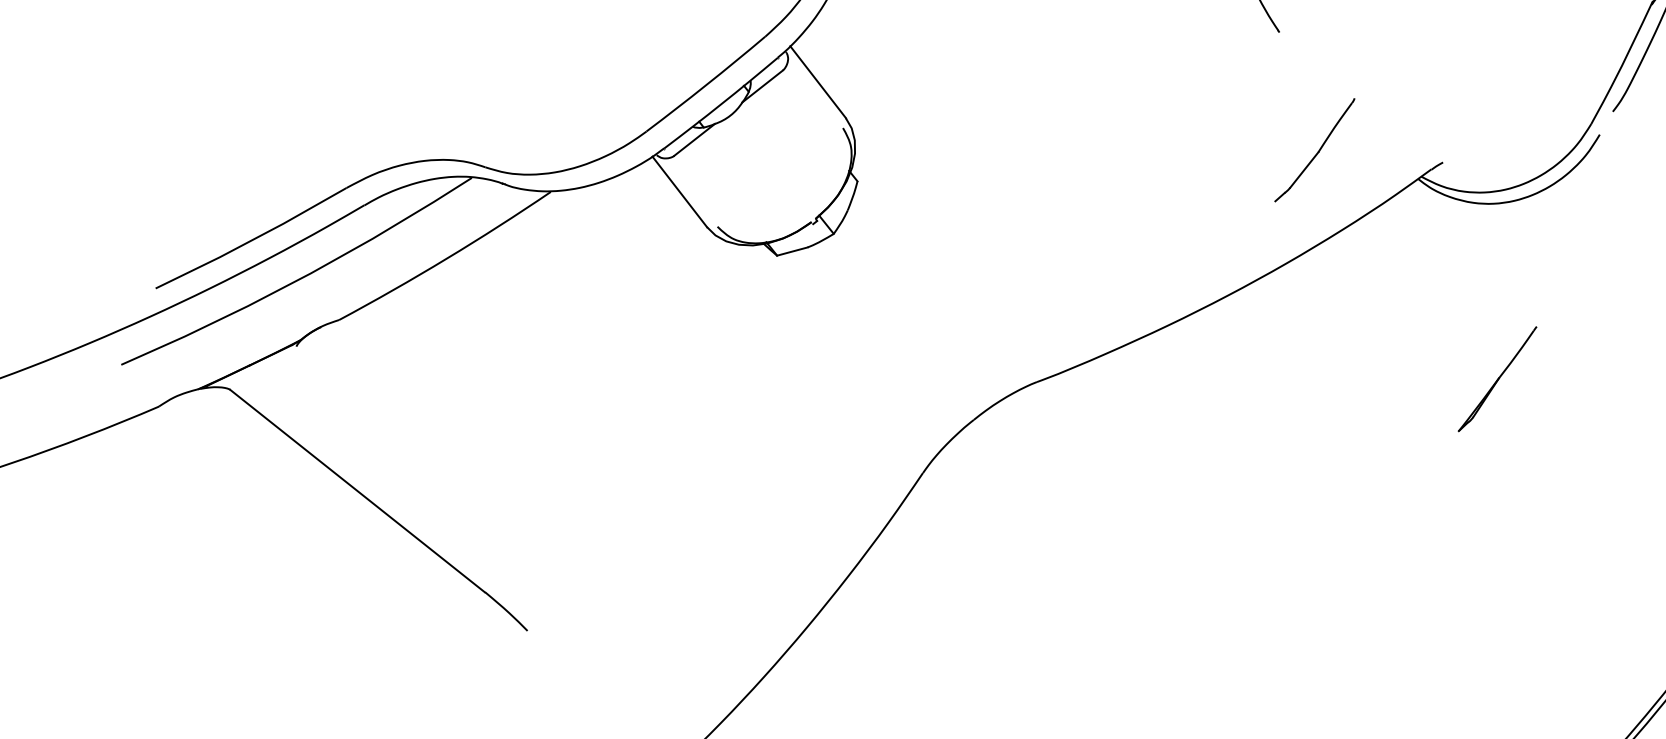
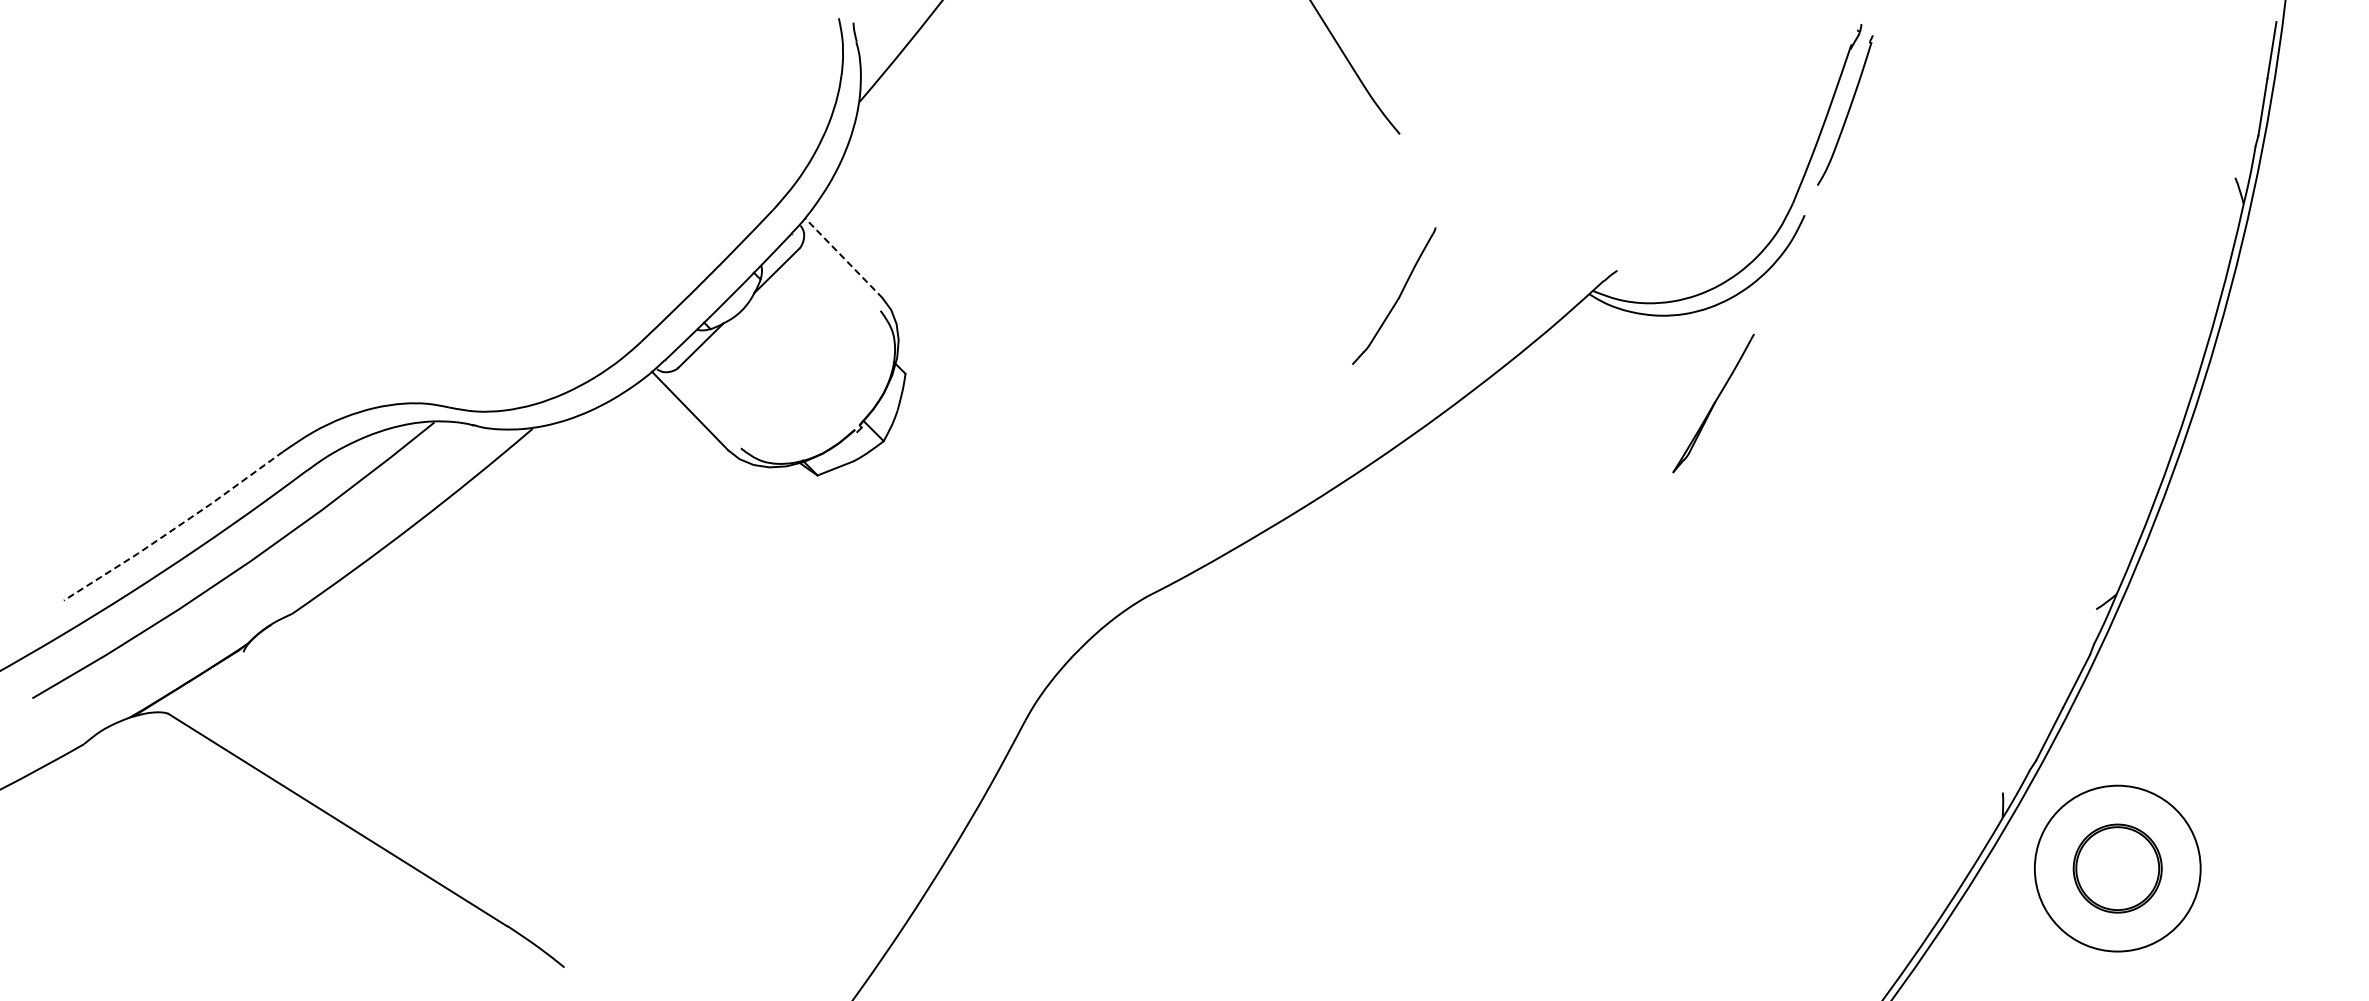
line: (817, 82) -> (843, 258), solid -> dashed
part: (1315, 149) -> (1394, 295), moved
line: (251, 240) -> (174, 528), solid -> dashed
part: (1497, 379) -> (1713, 403), moved

